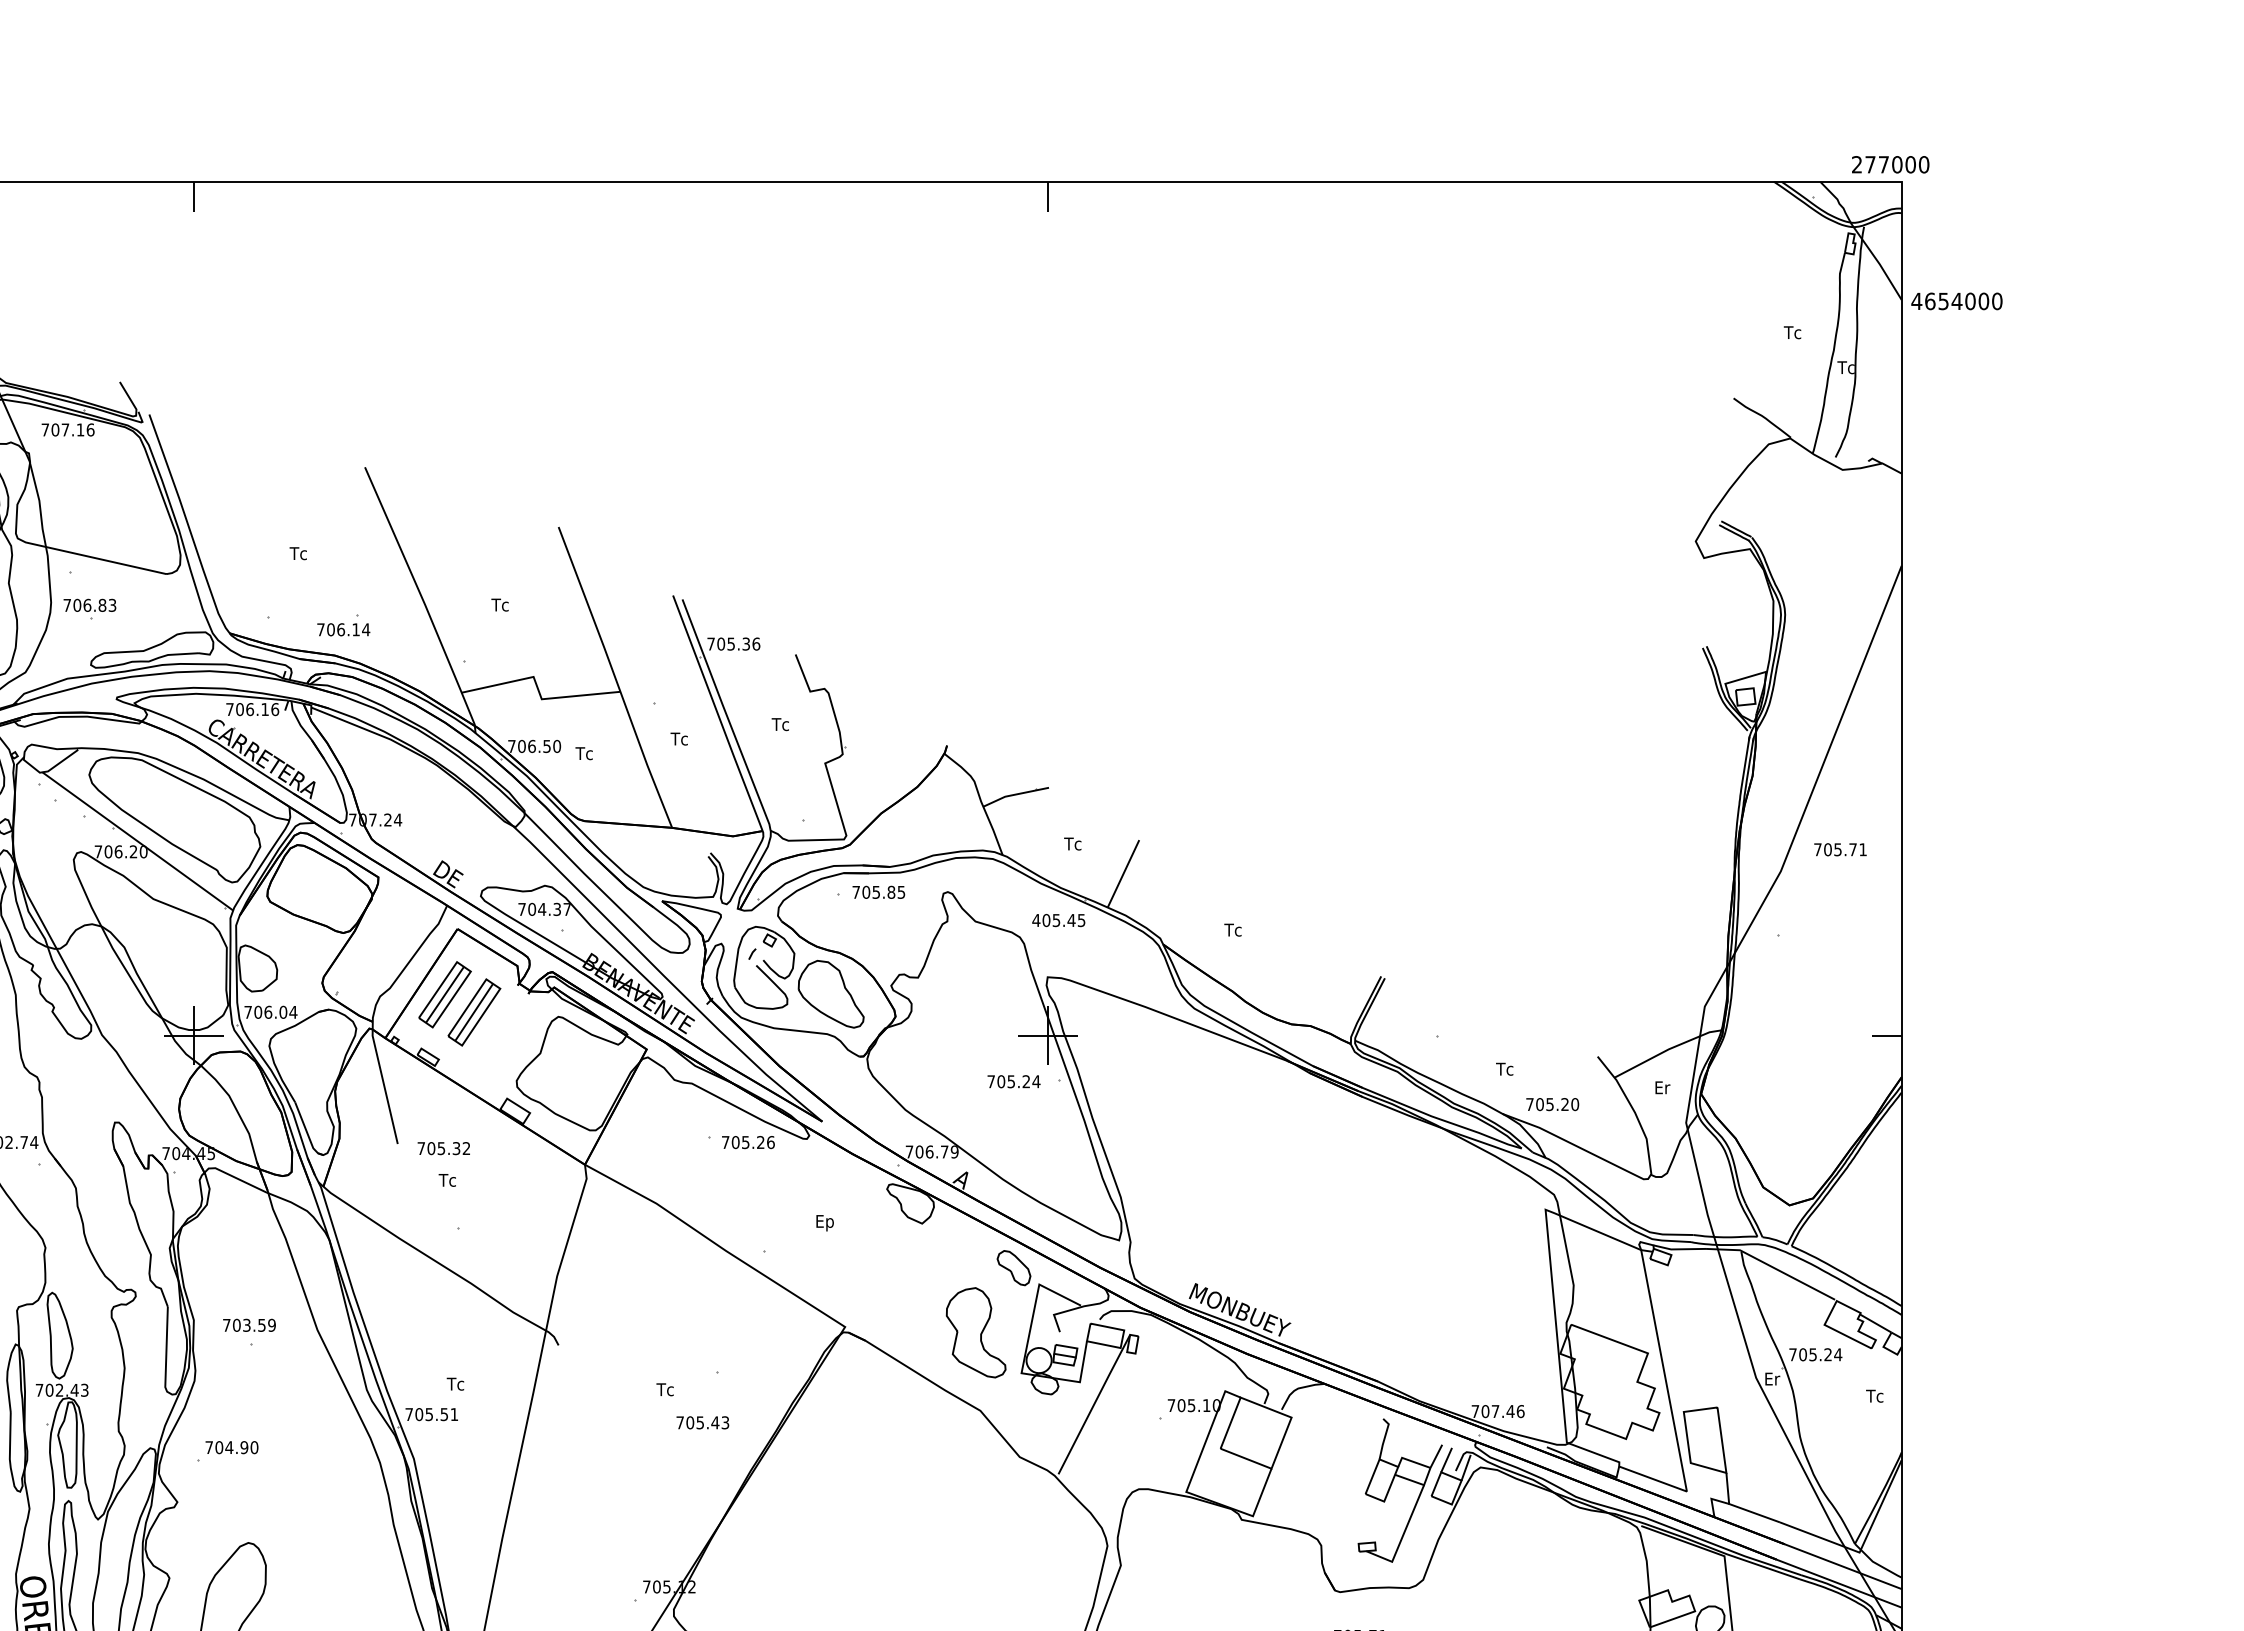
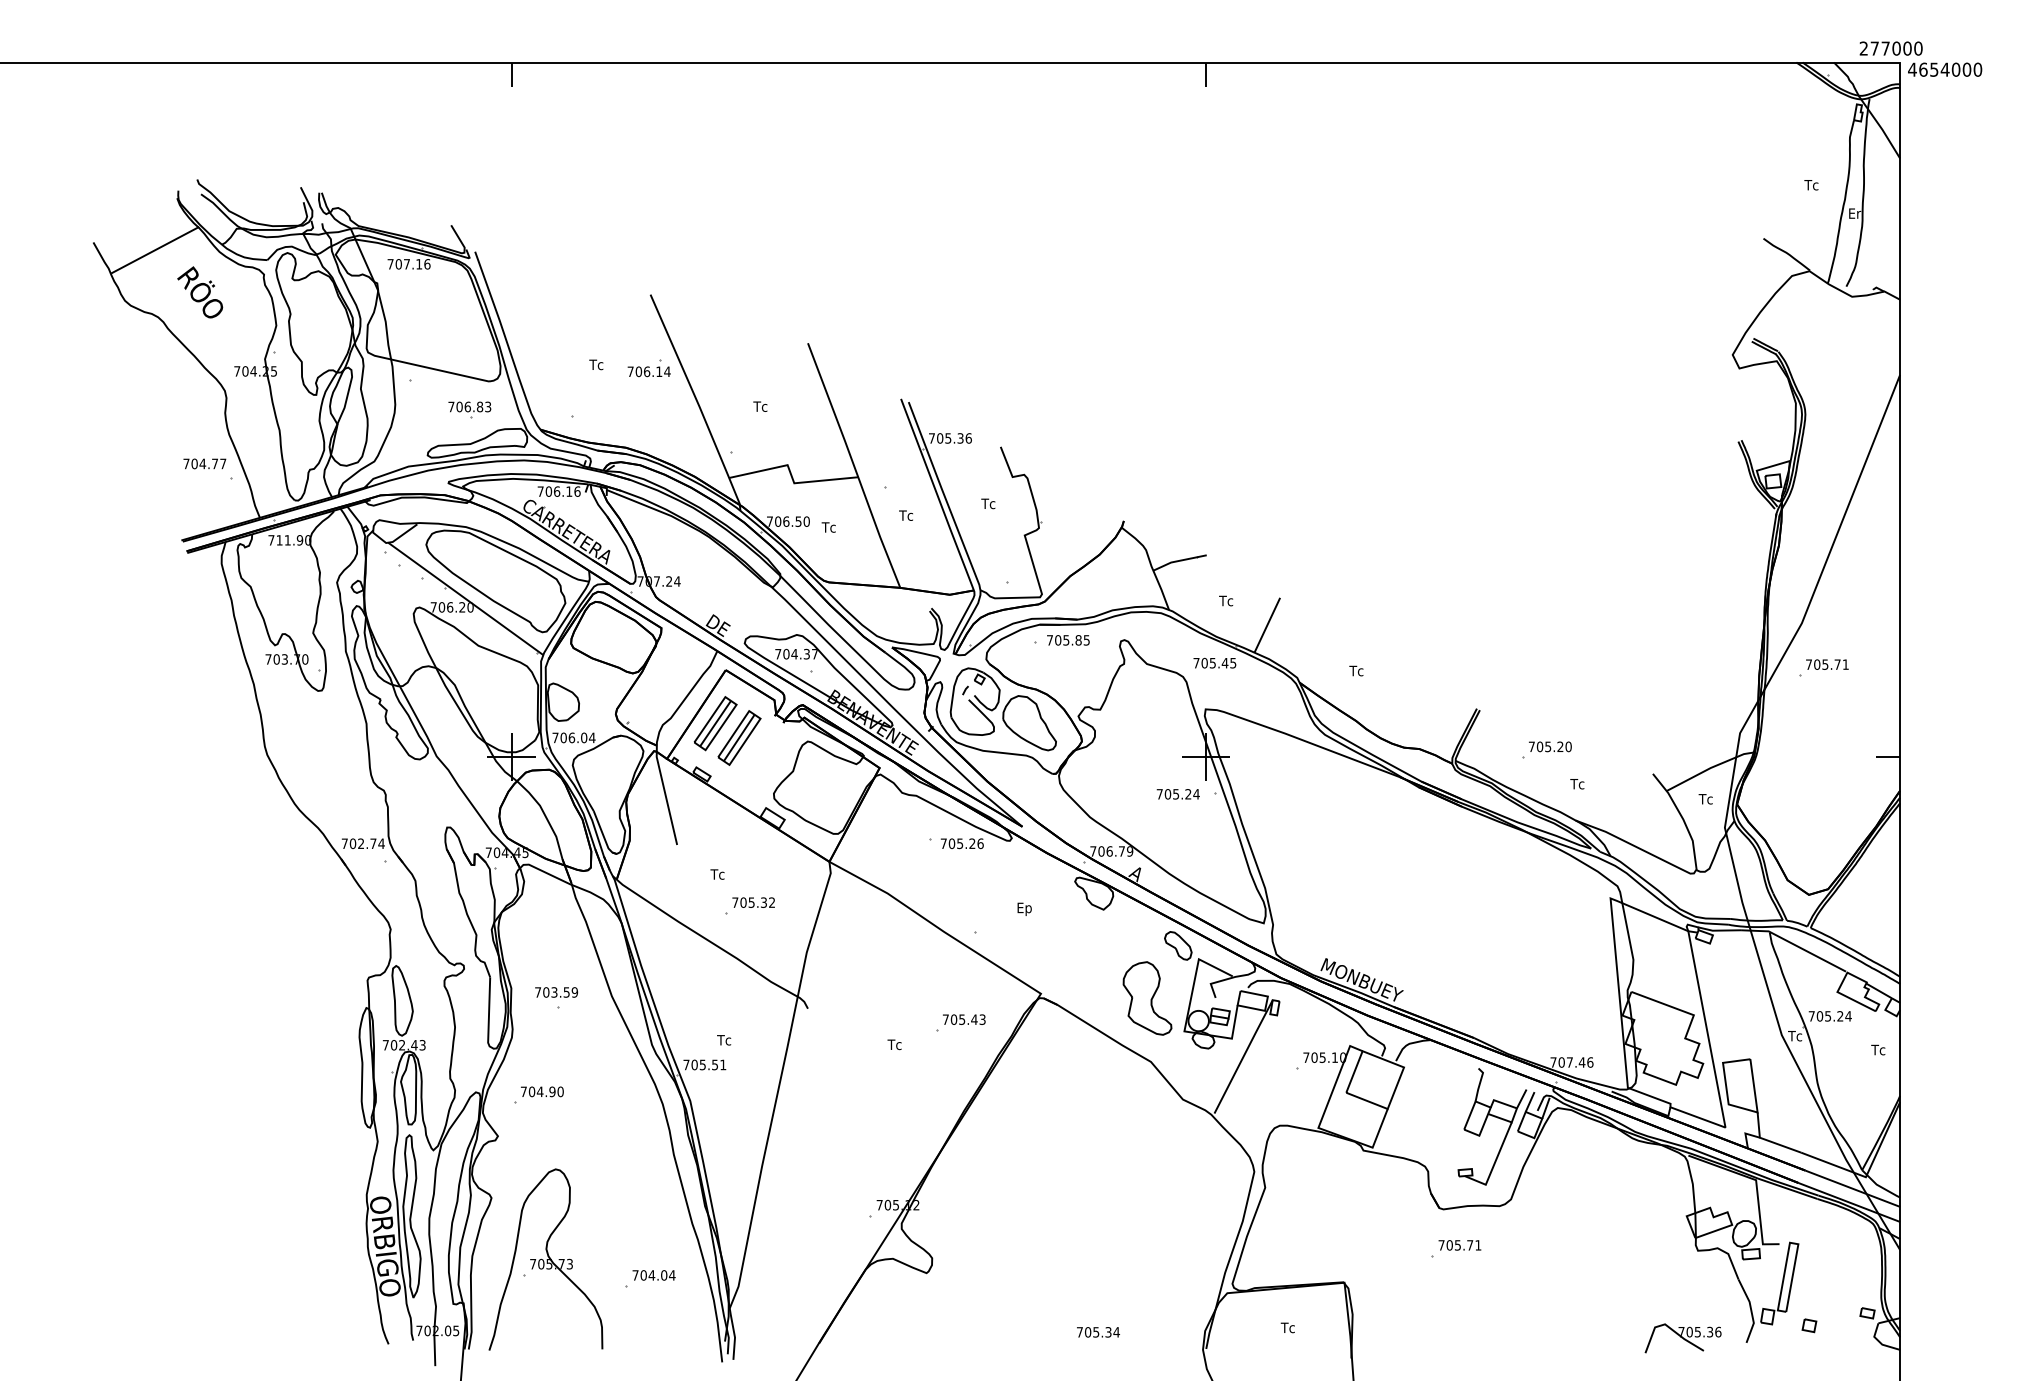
text: (1957, 301) -> (1945, 69), moved
text: (1845, 367) -> (1854, 213), Tc -> Er
part: (89, 608) -> (469, 409), moved
part: (342, 625) -> (648, 368), moved
text: (1840, 849) -> (1827, 664), moved
text: (1036, 920) -> (1196, 663), 405.45 -> 705.45
text: (1662, 1088) -> (1705, 799), Er -> Tc
text: (1552, 1104) -> (1550, 746), moved
text: (443, 1148) -> (753, 902), moved
text: (1772, 1379) -> (1795, 1036), Er -> Tc
text: (703, 1422) -> (964, 1019), moved

